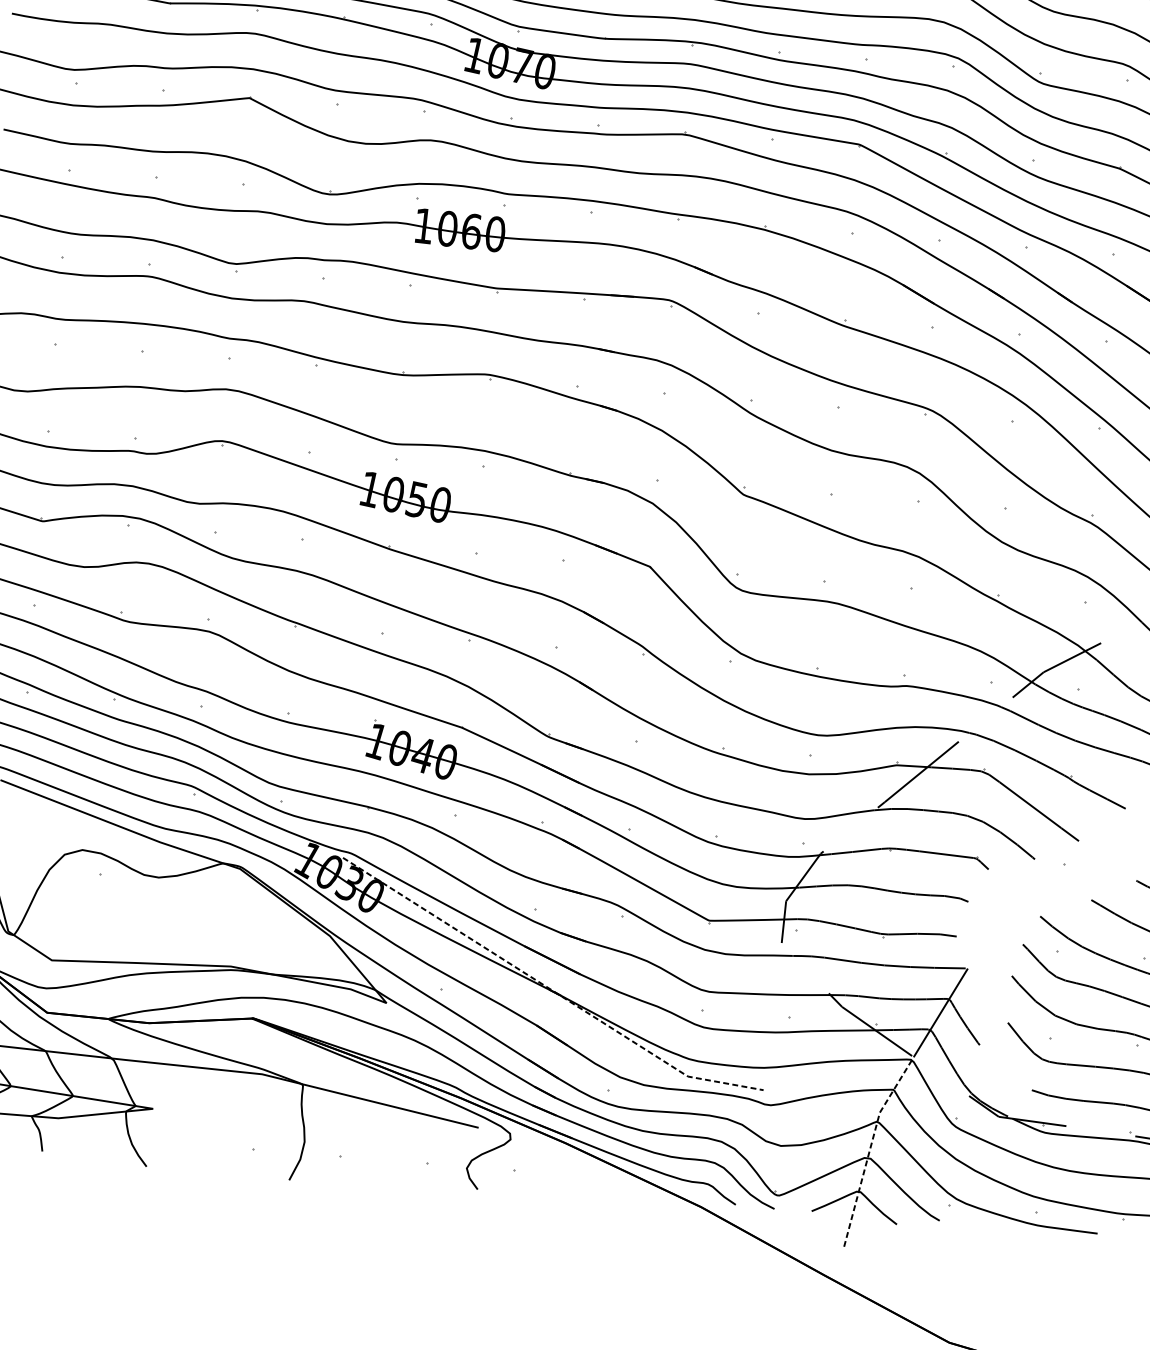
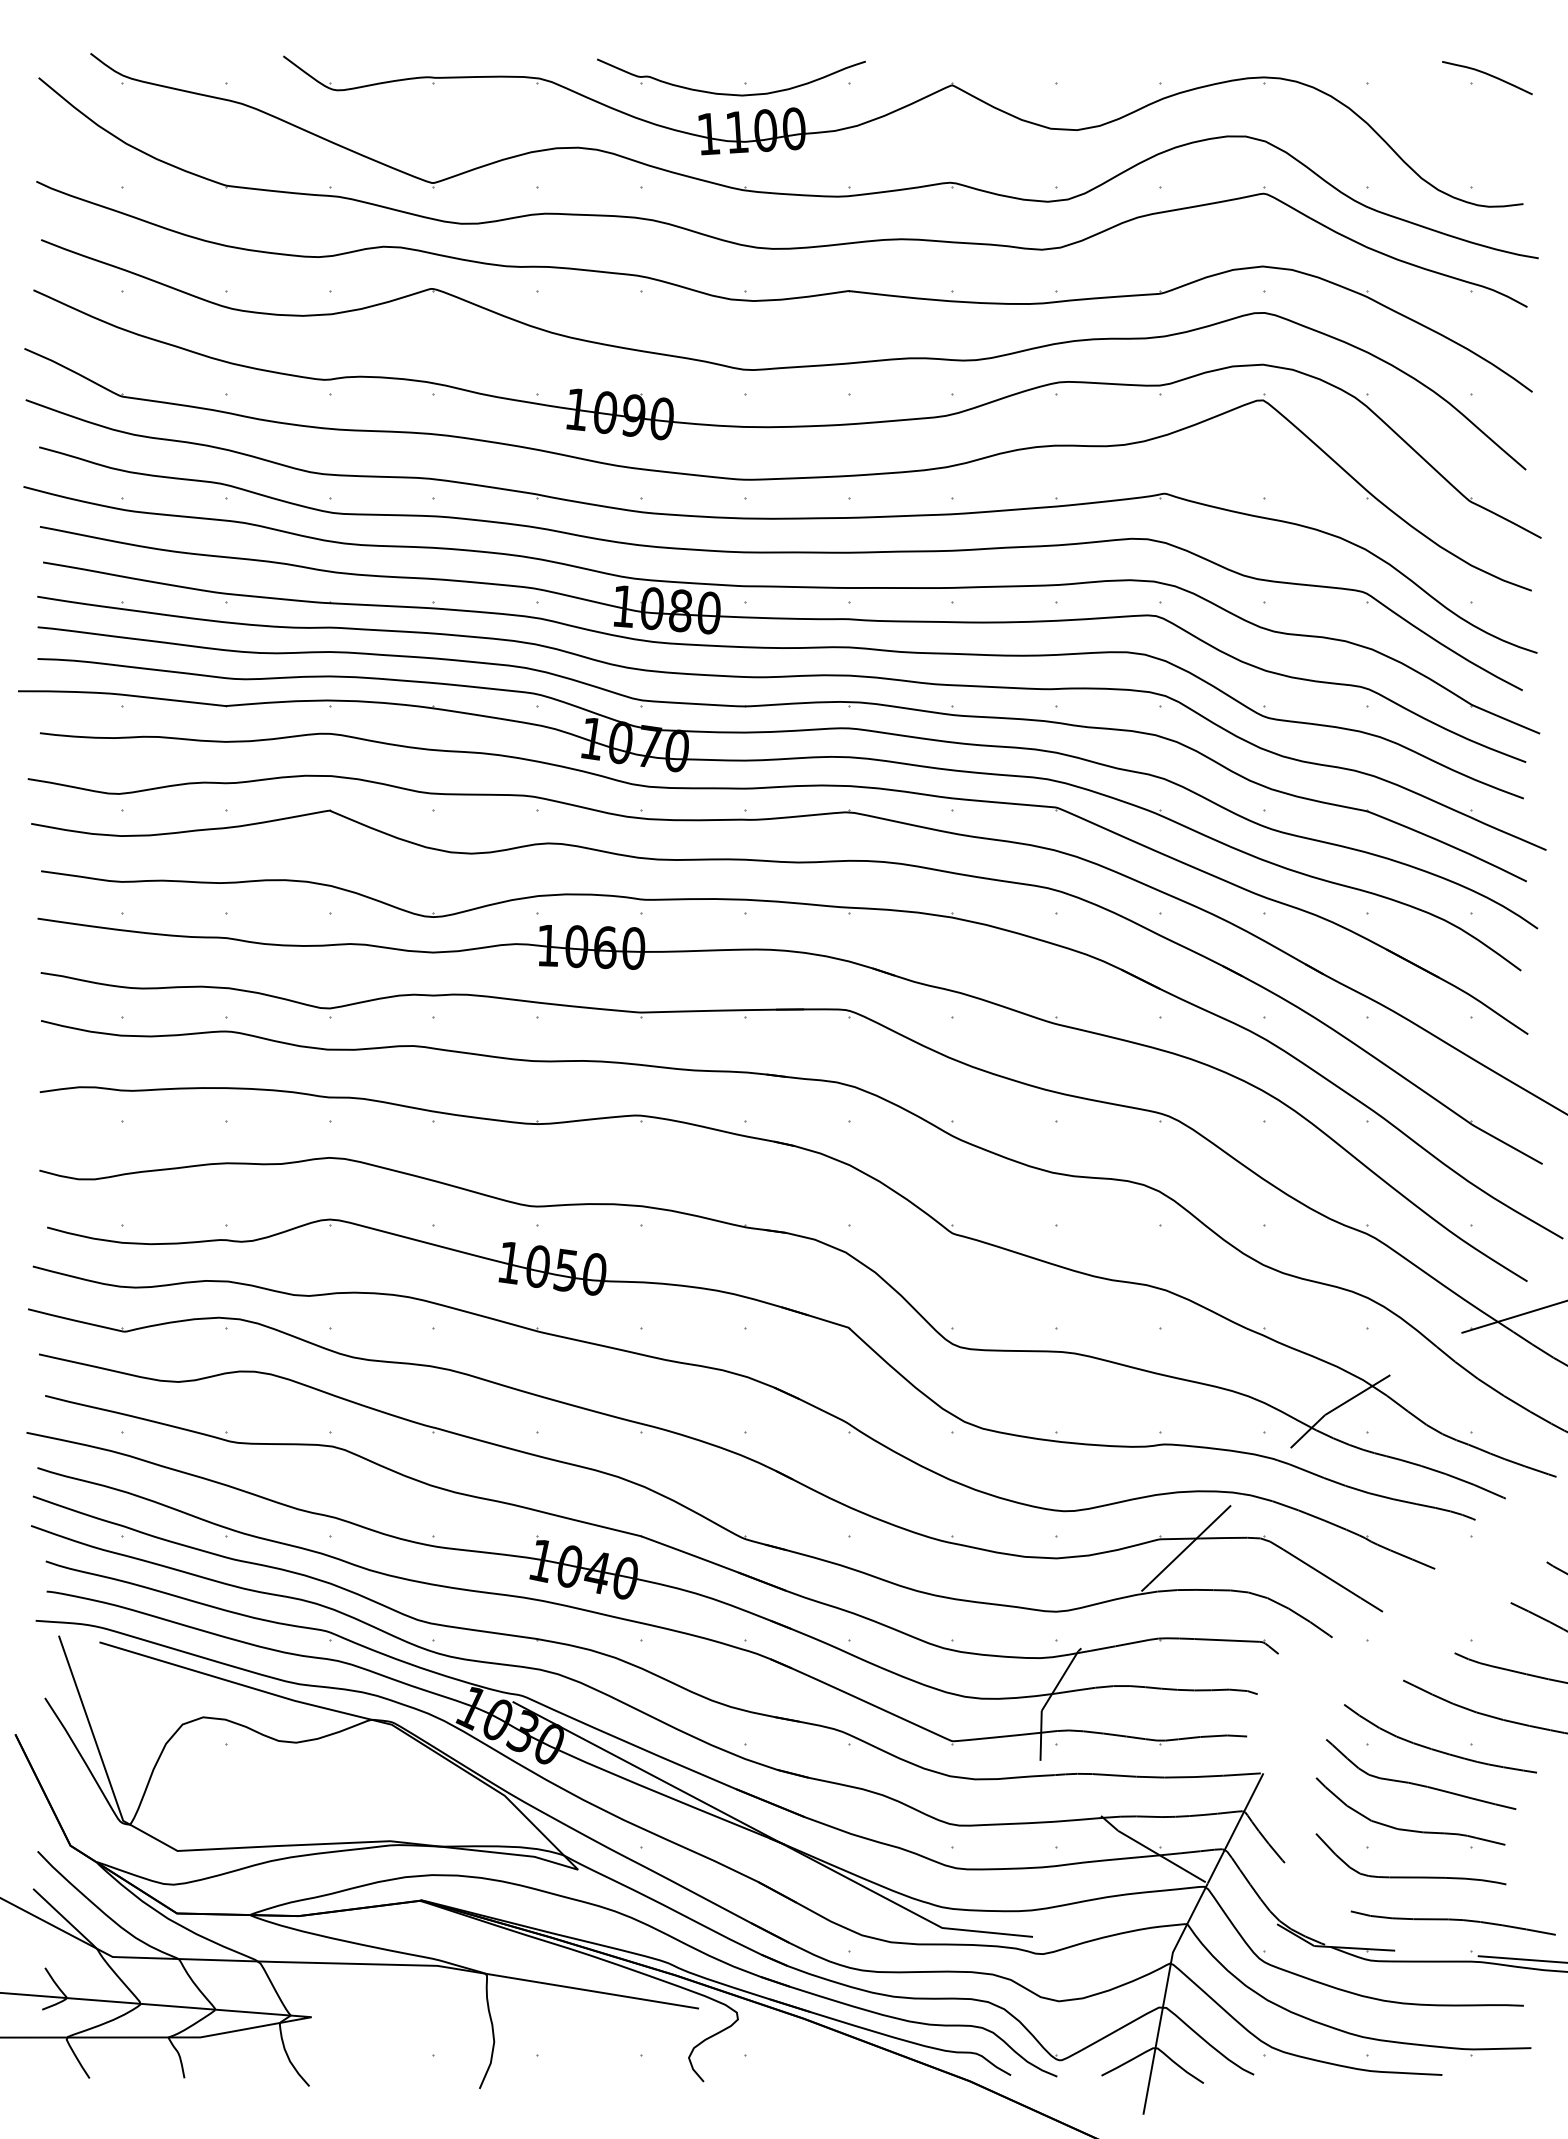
line: (549, 988) -> (769, 1836), dashed -> solid
line: (870, 1147) -> (1165, 1994), dashed -> solid

